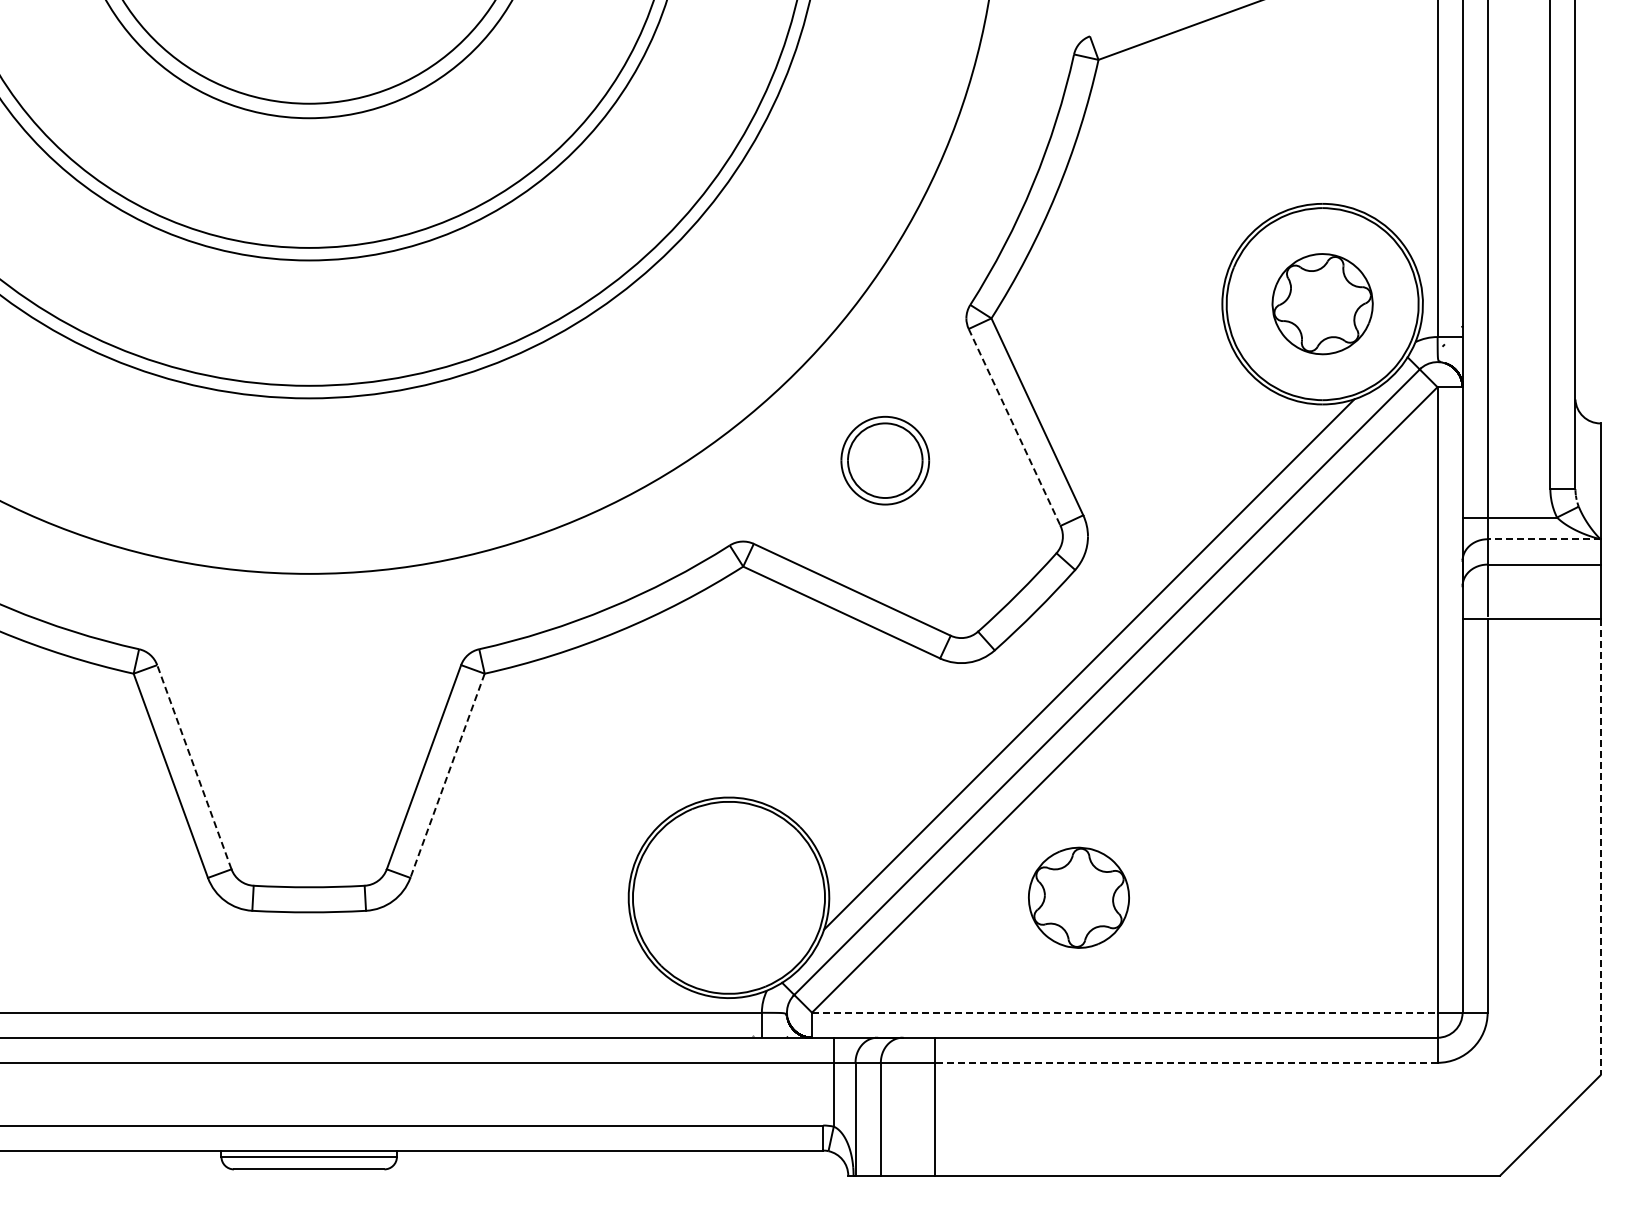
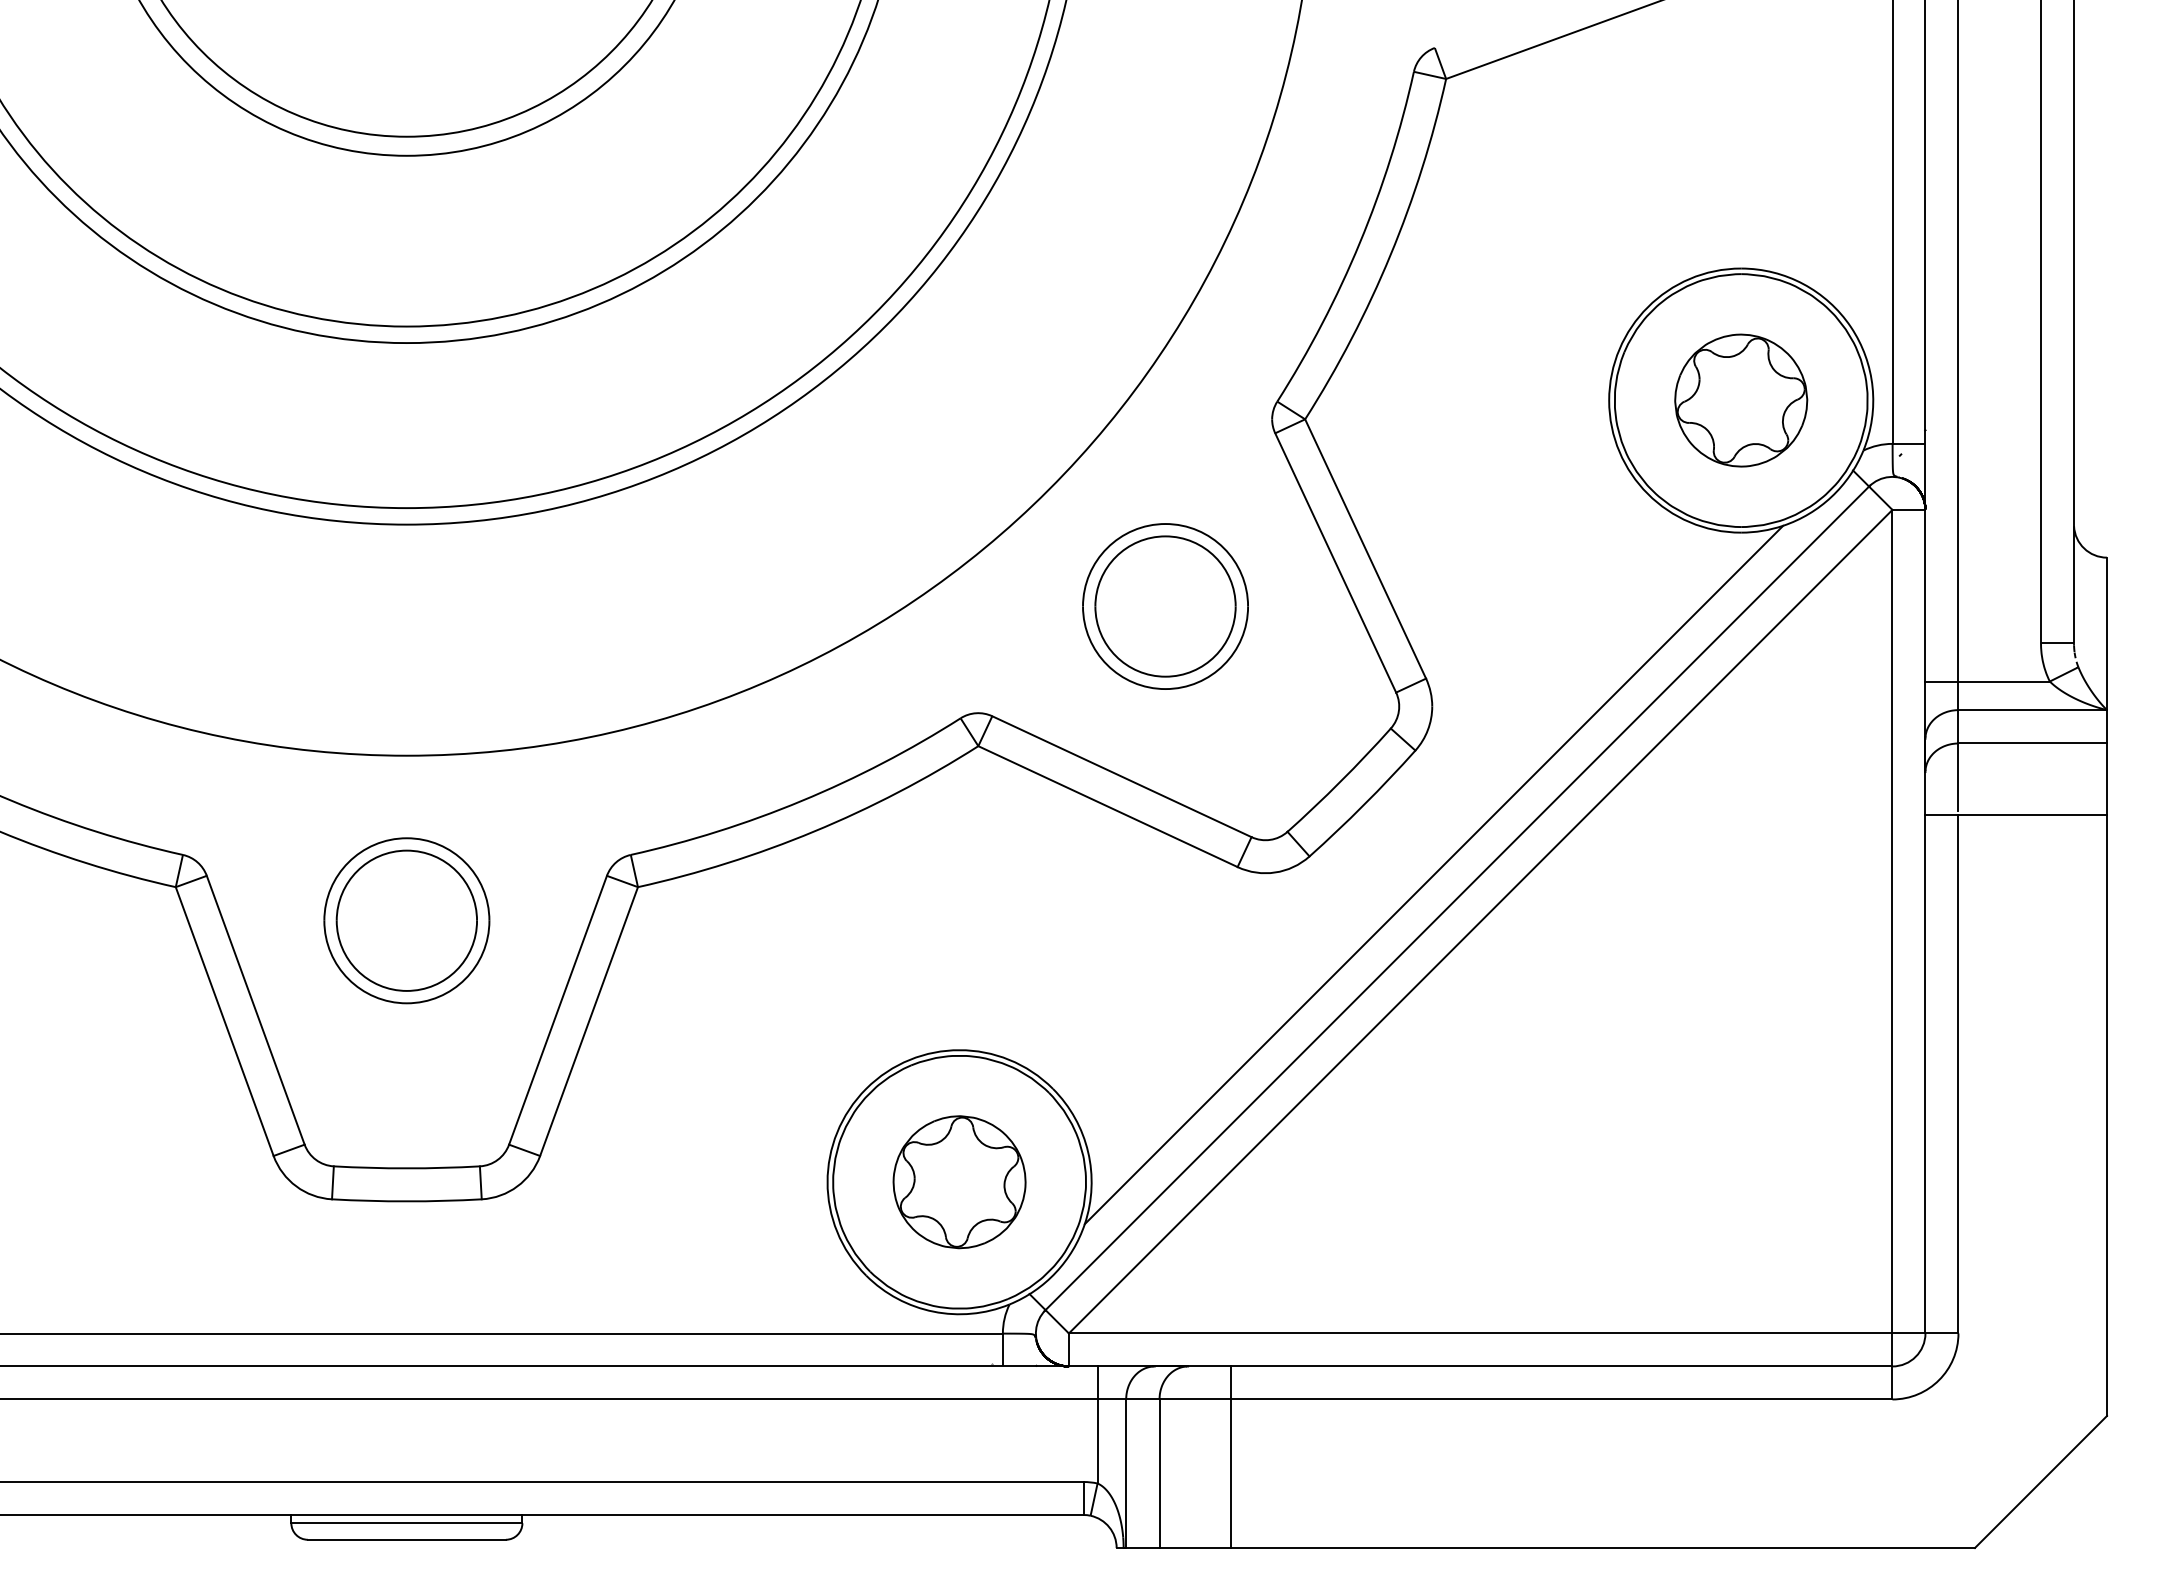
line: (1014, 427) -> (1335, 562), dashed -> solid
part: (884, 460) -> (1164, 606), size x1.43
line: (1543, 539) -> (2031, 710), dashed -> solid
part: (308, 698) -> (405, 919), added
line: (194, 767) -> (255, 1010), dashed -> solid
line: (447, 775) -> (588, 1021), dashed -> solid
line: (1600, 847) -> (2107, 1115), dashed -> solid
part: (1078, 897) -> (958, 1181), moved
line: (1124, 1012) -> (1480, 1333), dashed -> solid
line: (1185, 1062) -> (1560, 1399), dashed -> solid

